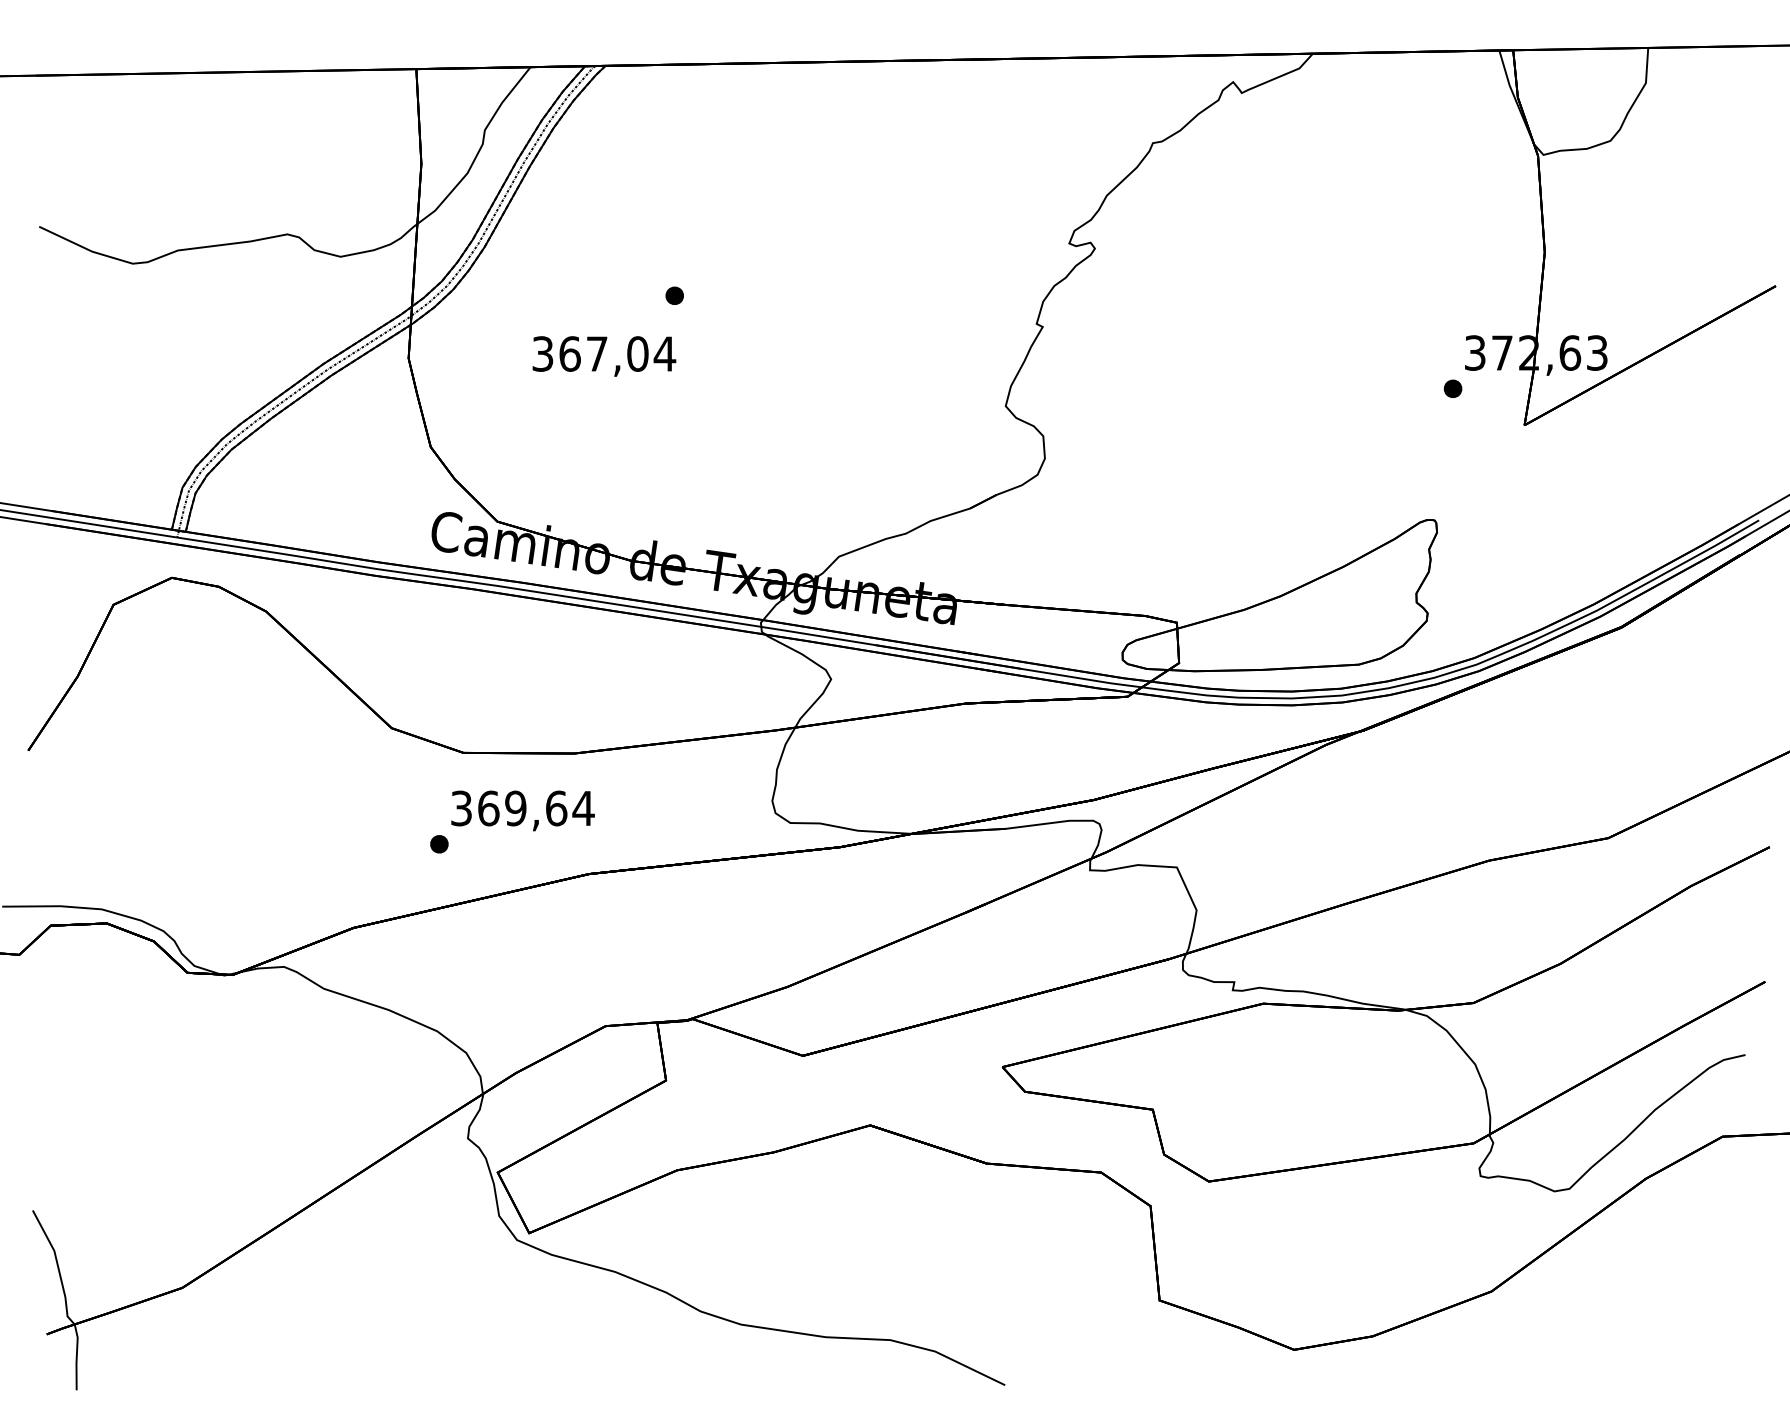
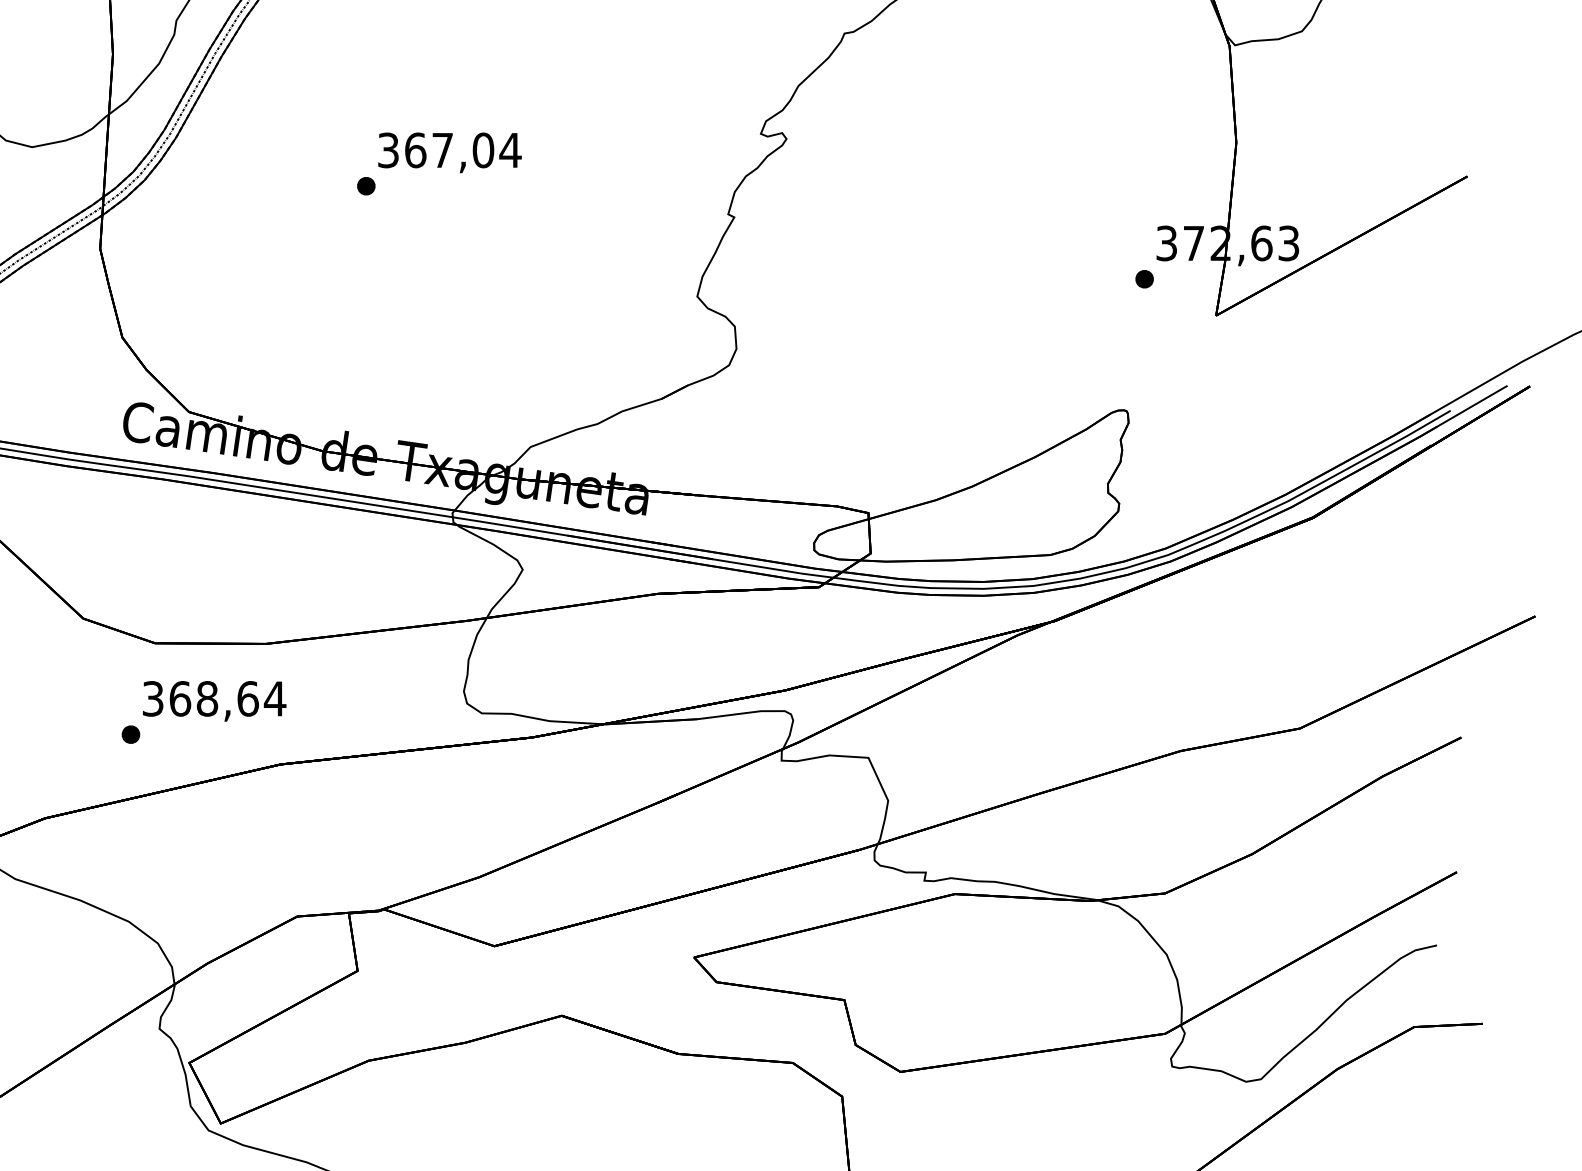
text: (604, 356) -> (450, 152), moved
text: (515, 808) -> (207, 698), 369,64 -> 368,64

